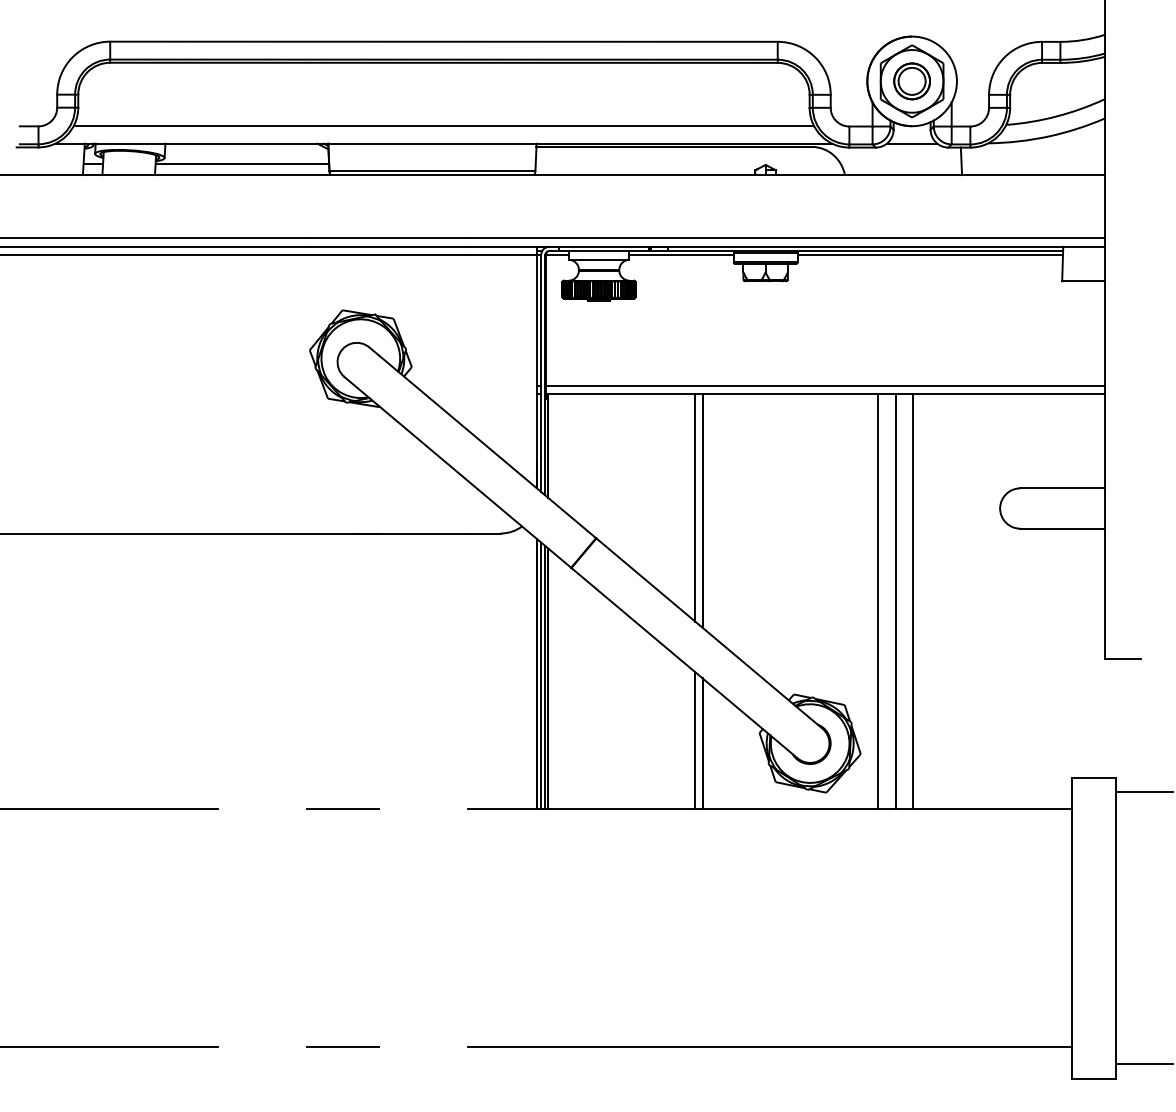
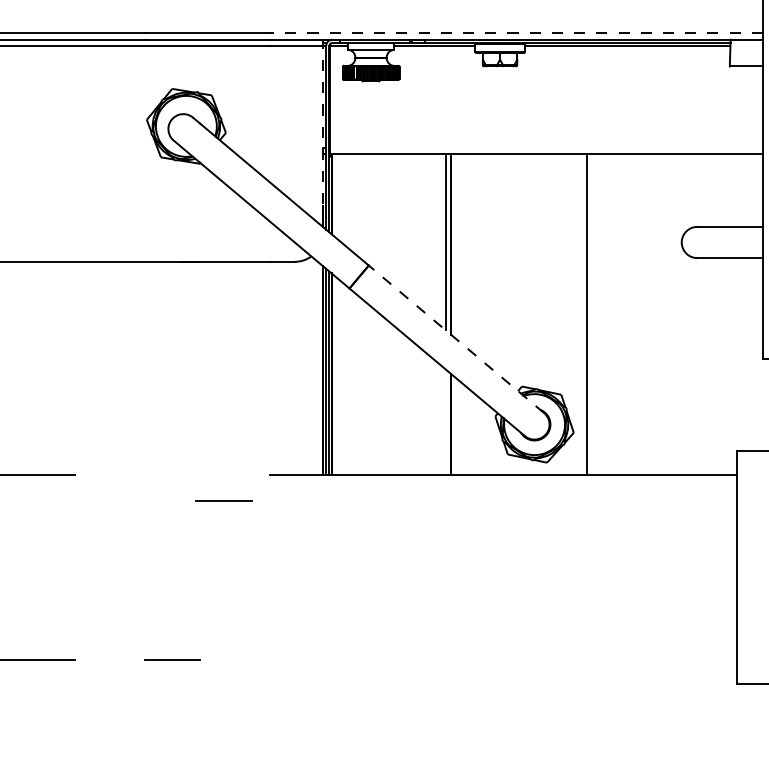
line: (786, 238) -> (516, 33), solid -> dashed
line: (536, 371) -> (322, 136), solid -> dashed
line: (825, 386) -> (546, 147), removed
line: (895, 601) -> (600, 314), removed
line: (912, 601) -> (613, 314), removed
line: (709, 633) -> (456, 339), solid -> dashed
line: (695, 740) -> (445, 422), removed
line: (342, 808) -> (223, 500), moved
line: (769, 1047) -> (503, 660), removed

